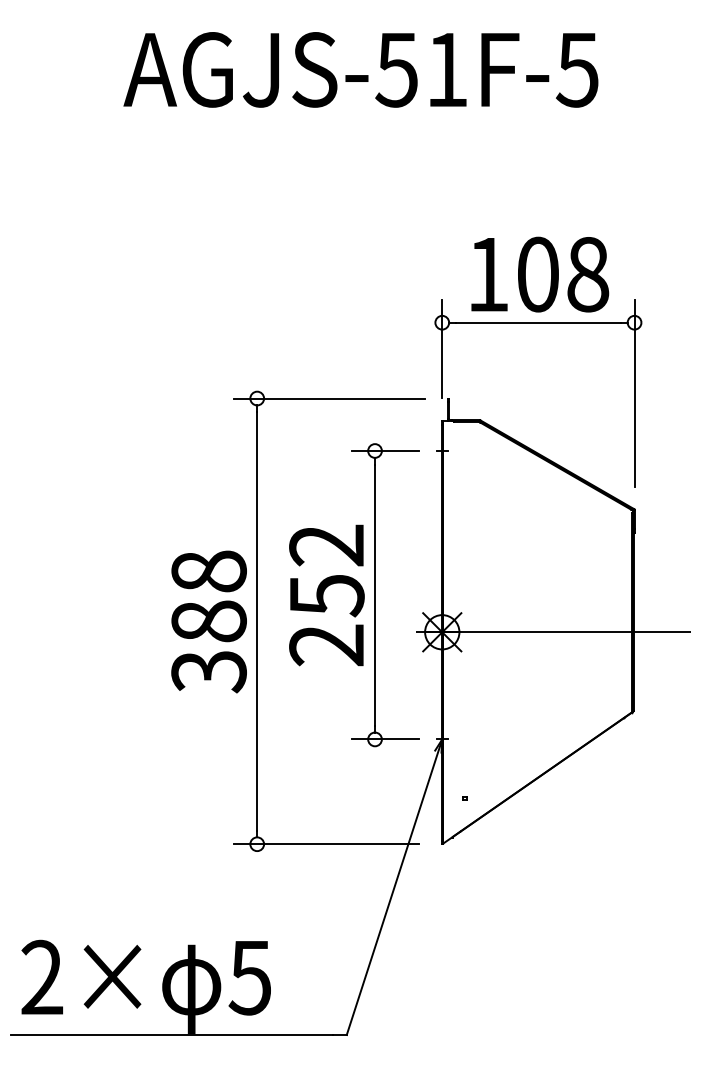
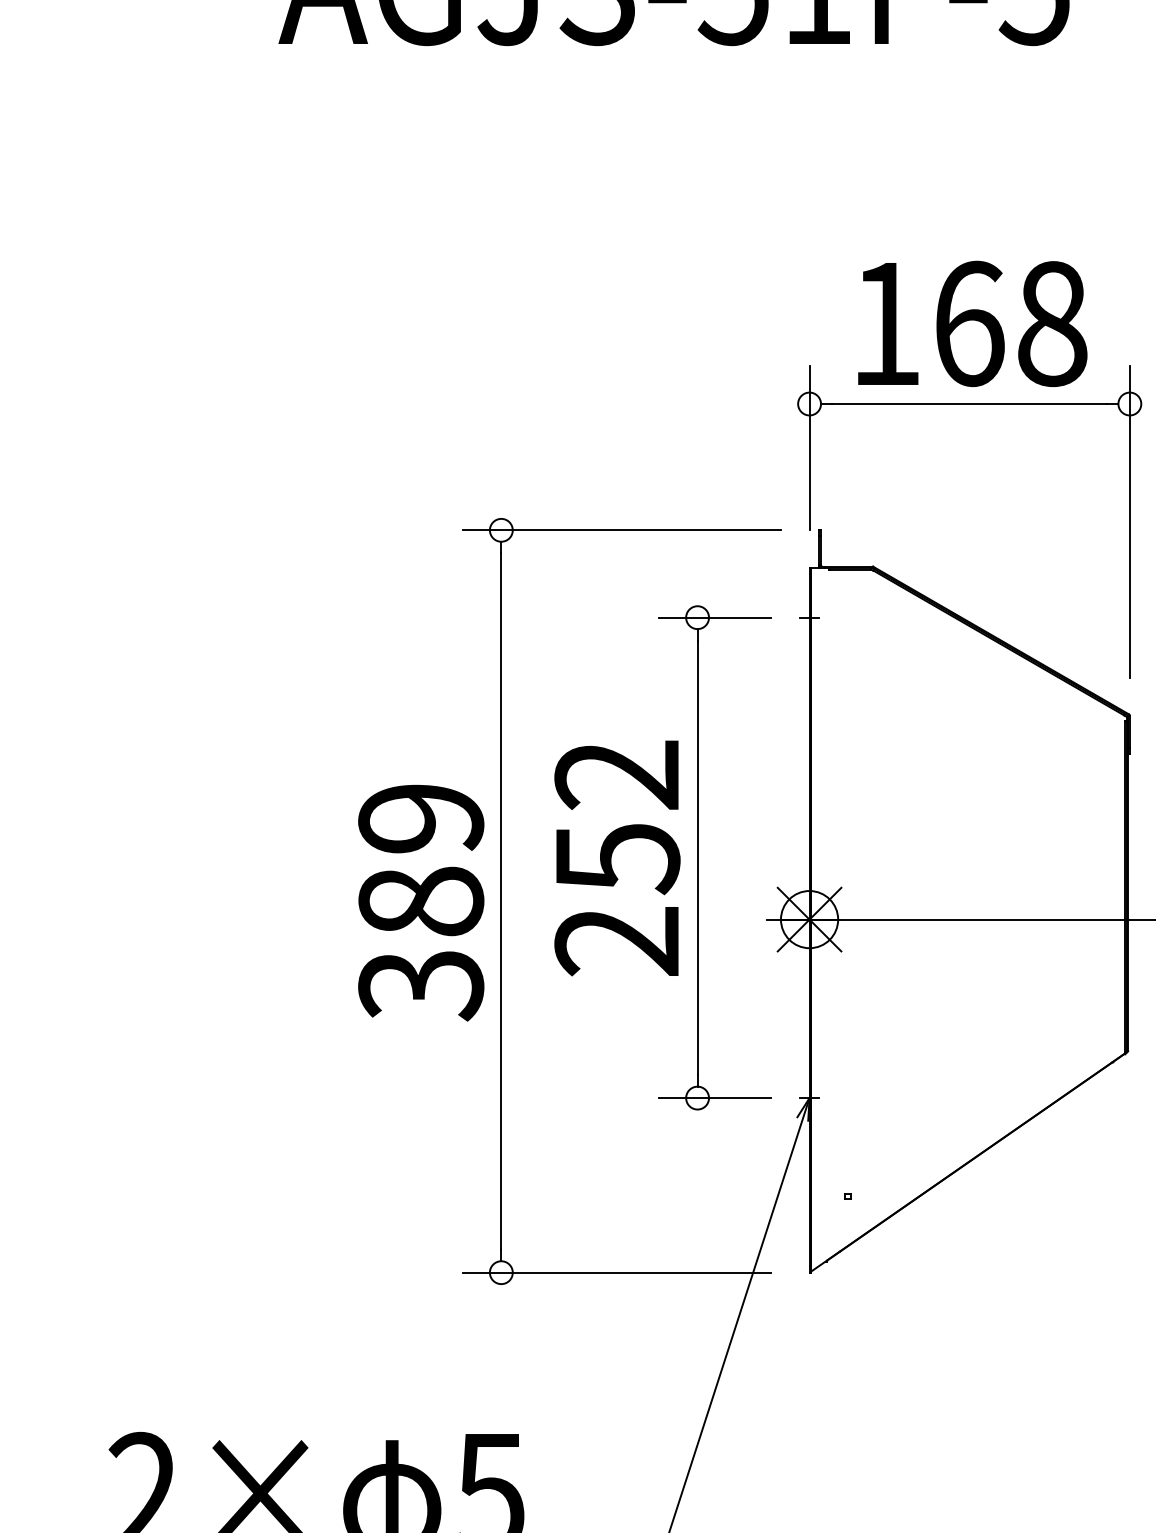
text: (538, 274) -> (969, 323), 108 -> 168
text: (208, 571) -> (420, 818), 388 -> 389

